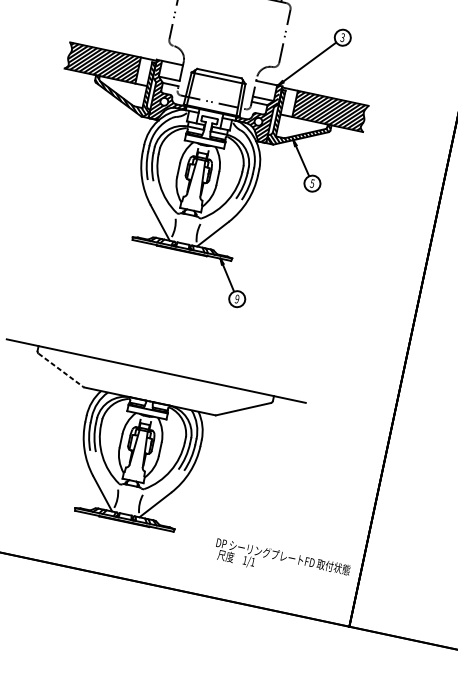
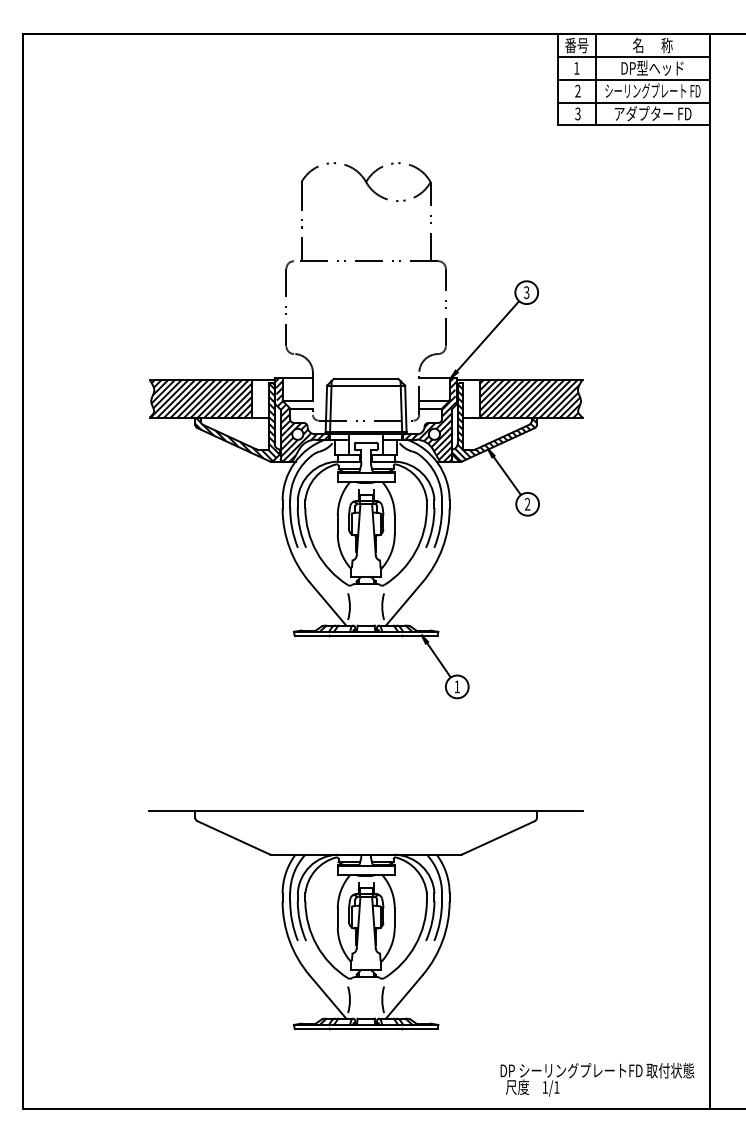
text: (312, 183) -> (527, 503), 5 -> 2
text: (236, 298) -> (456, 686), 9 -> 1
line: (61, 370) -> (233, 837), dashed -> solid
text: (282, 562) -> (597, 1079), moved

